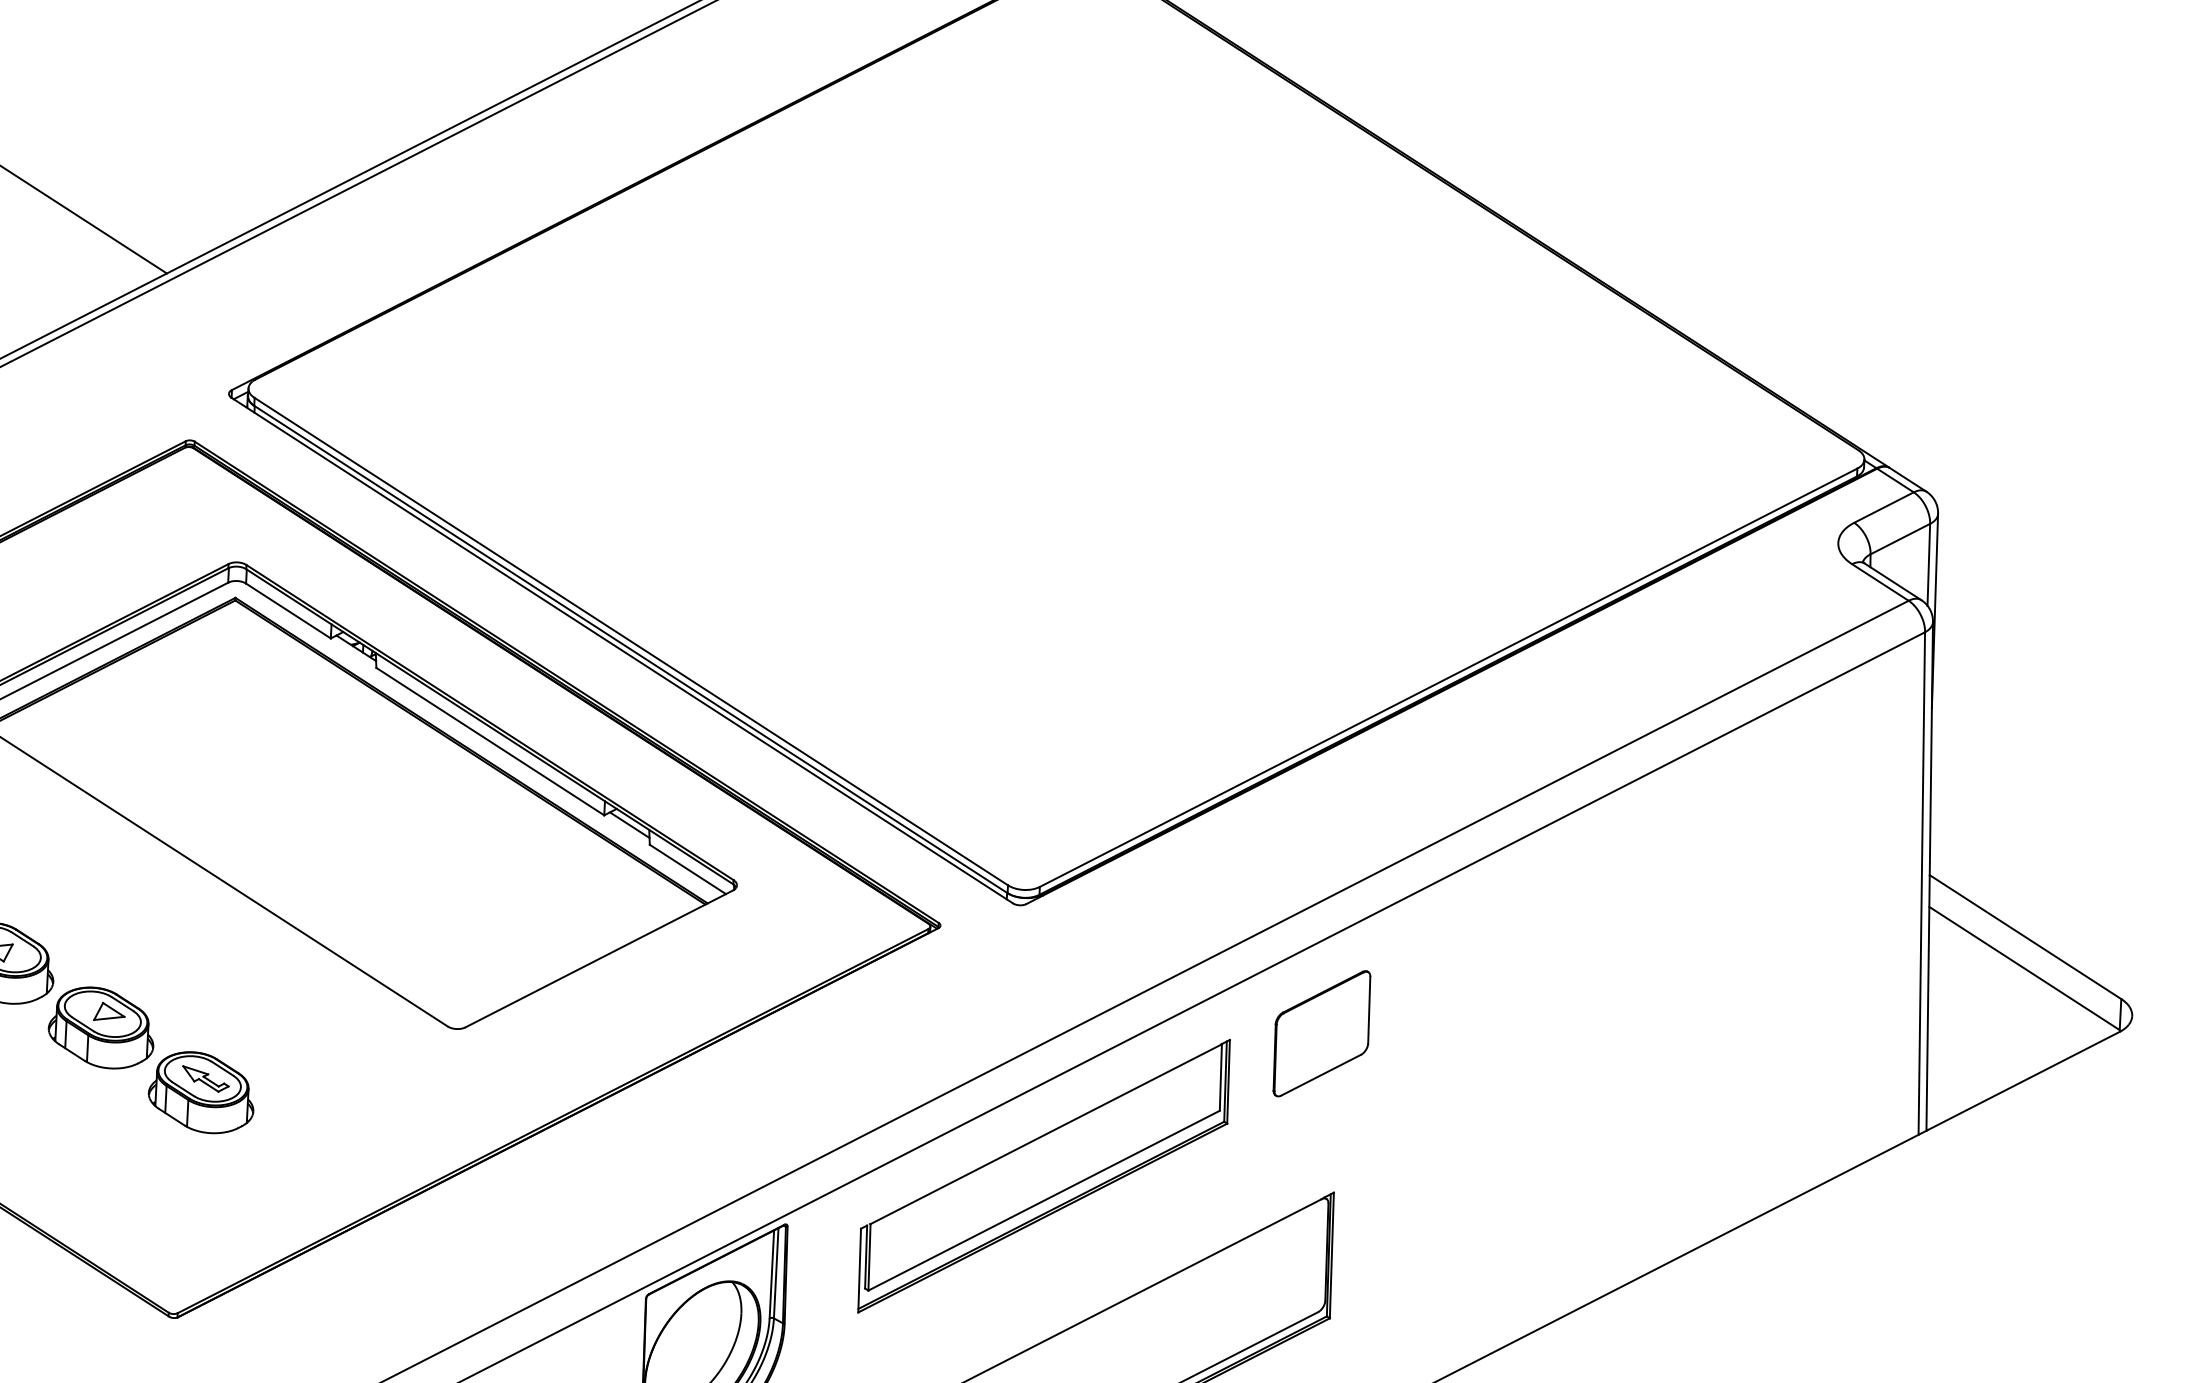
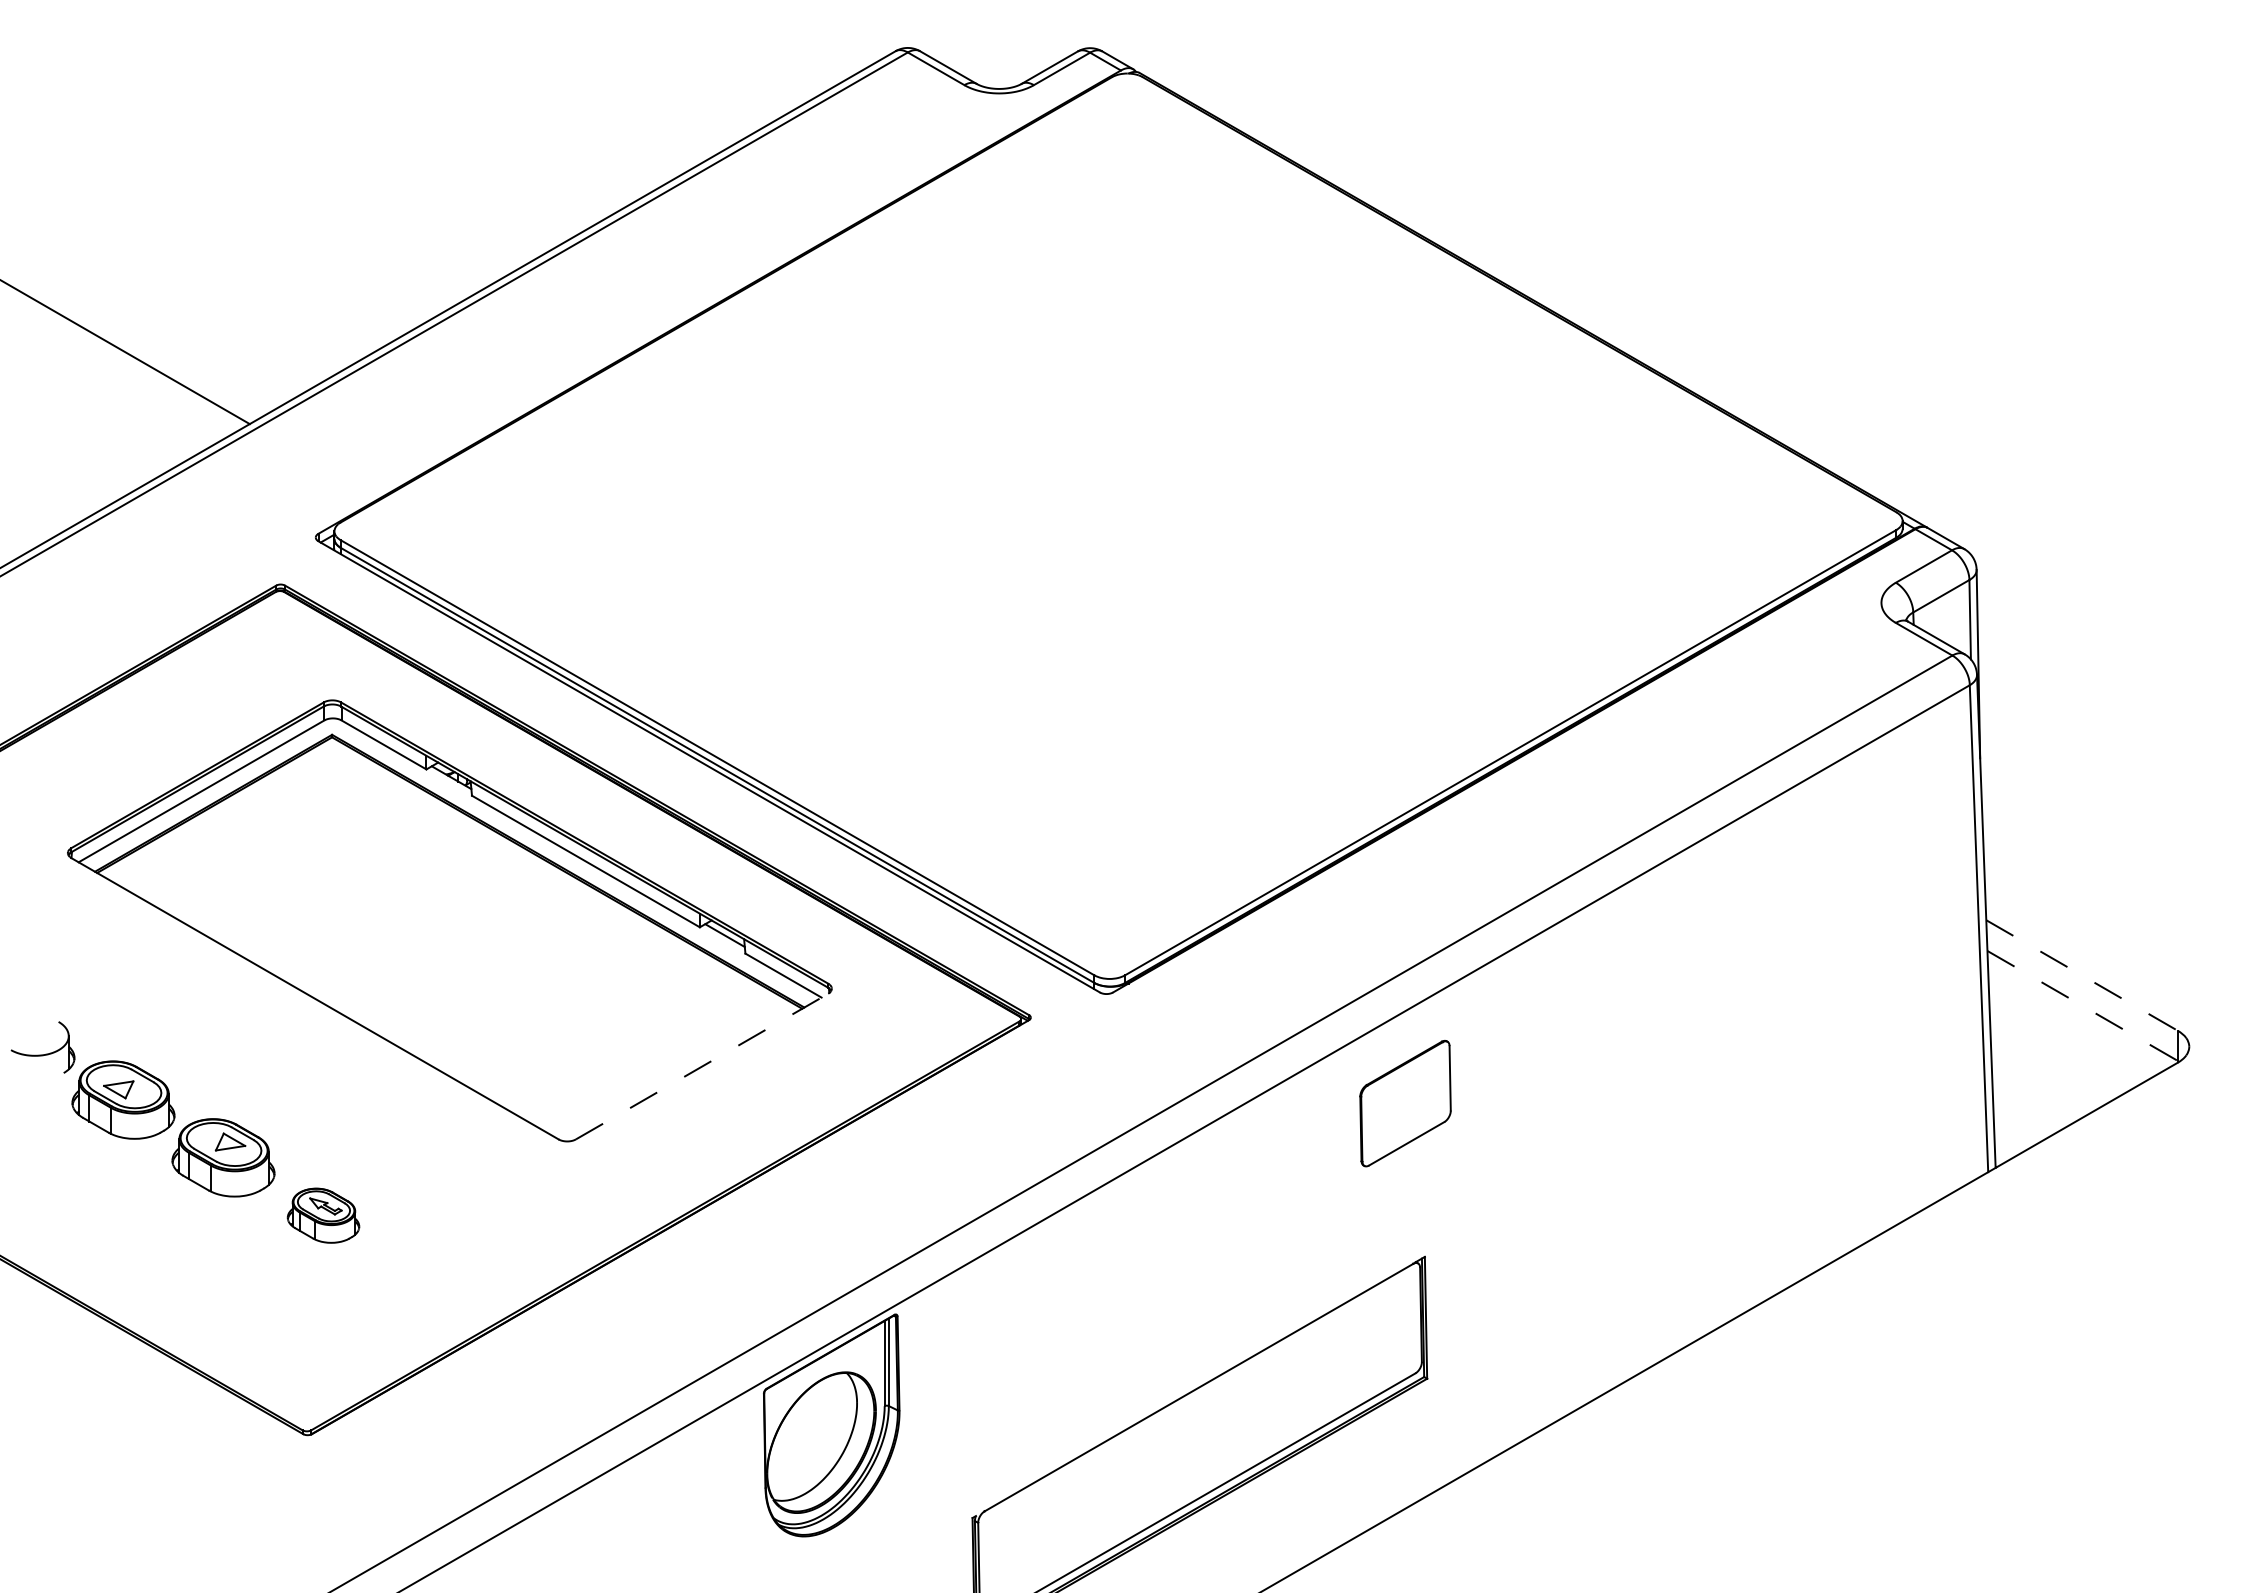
line: (2025, 937) -> (2082, 975), solid -> dashed
line: (599, 958) -> (702, 1066), solid -> dashed
line: (2024, 968) -> (2082, 1005), solid -> dashed
part: (201, 1092) -> (323, 1215), size x0.7
part: (1044, 1176) -> (1143, 1255), removed

